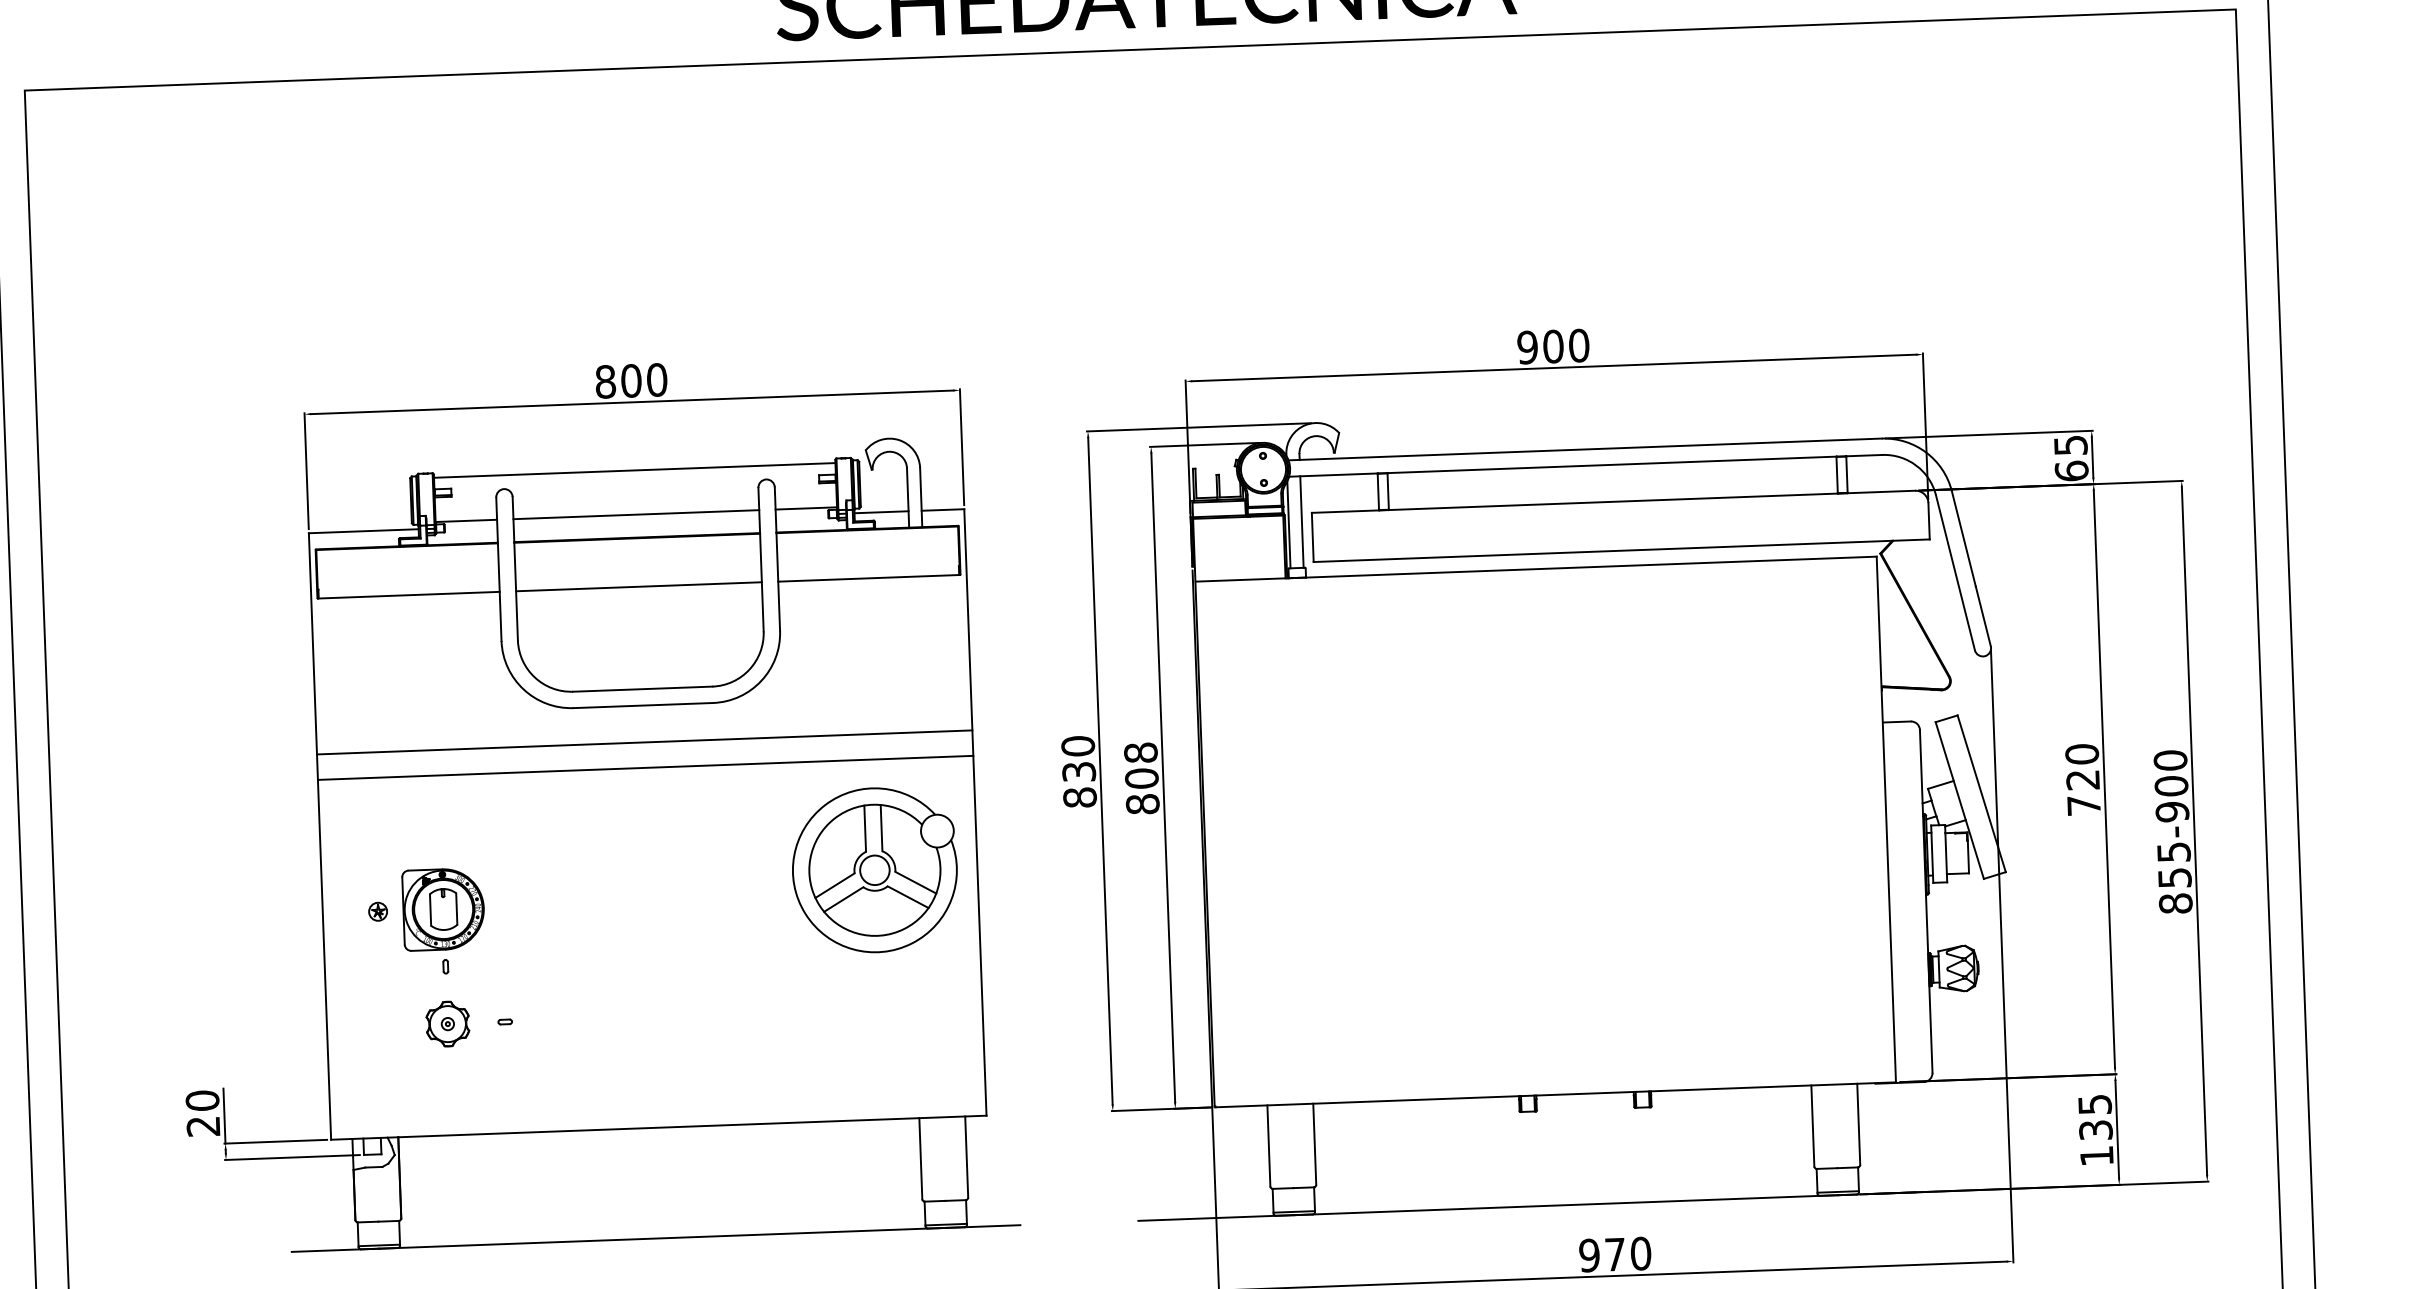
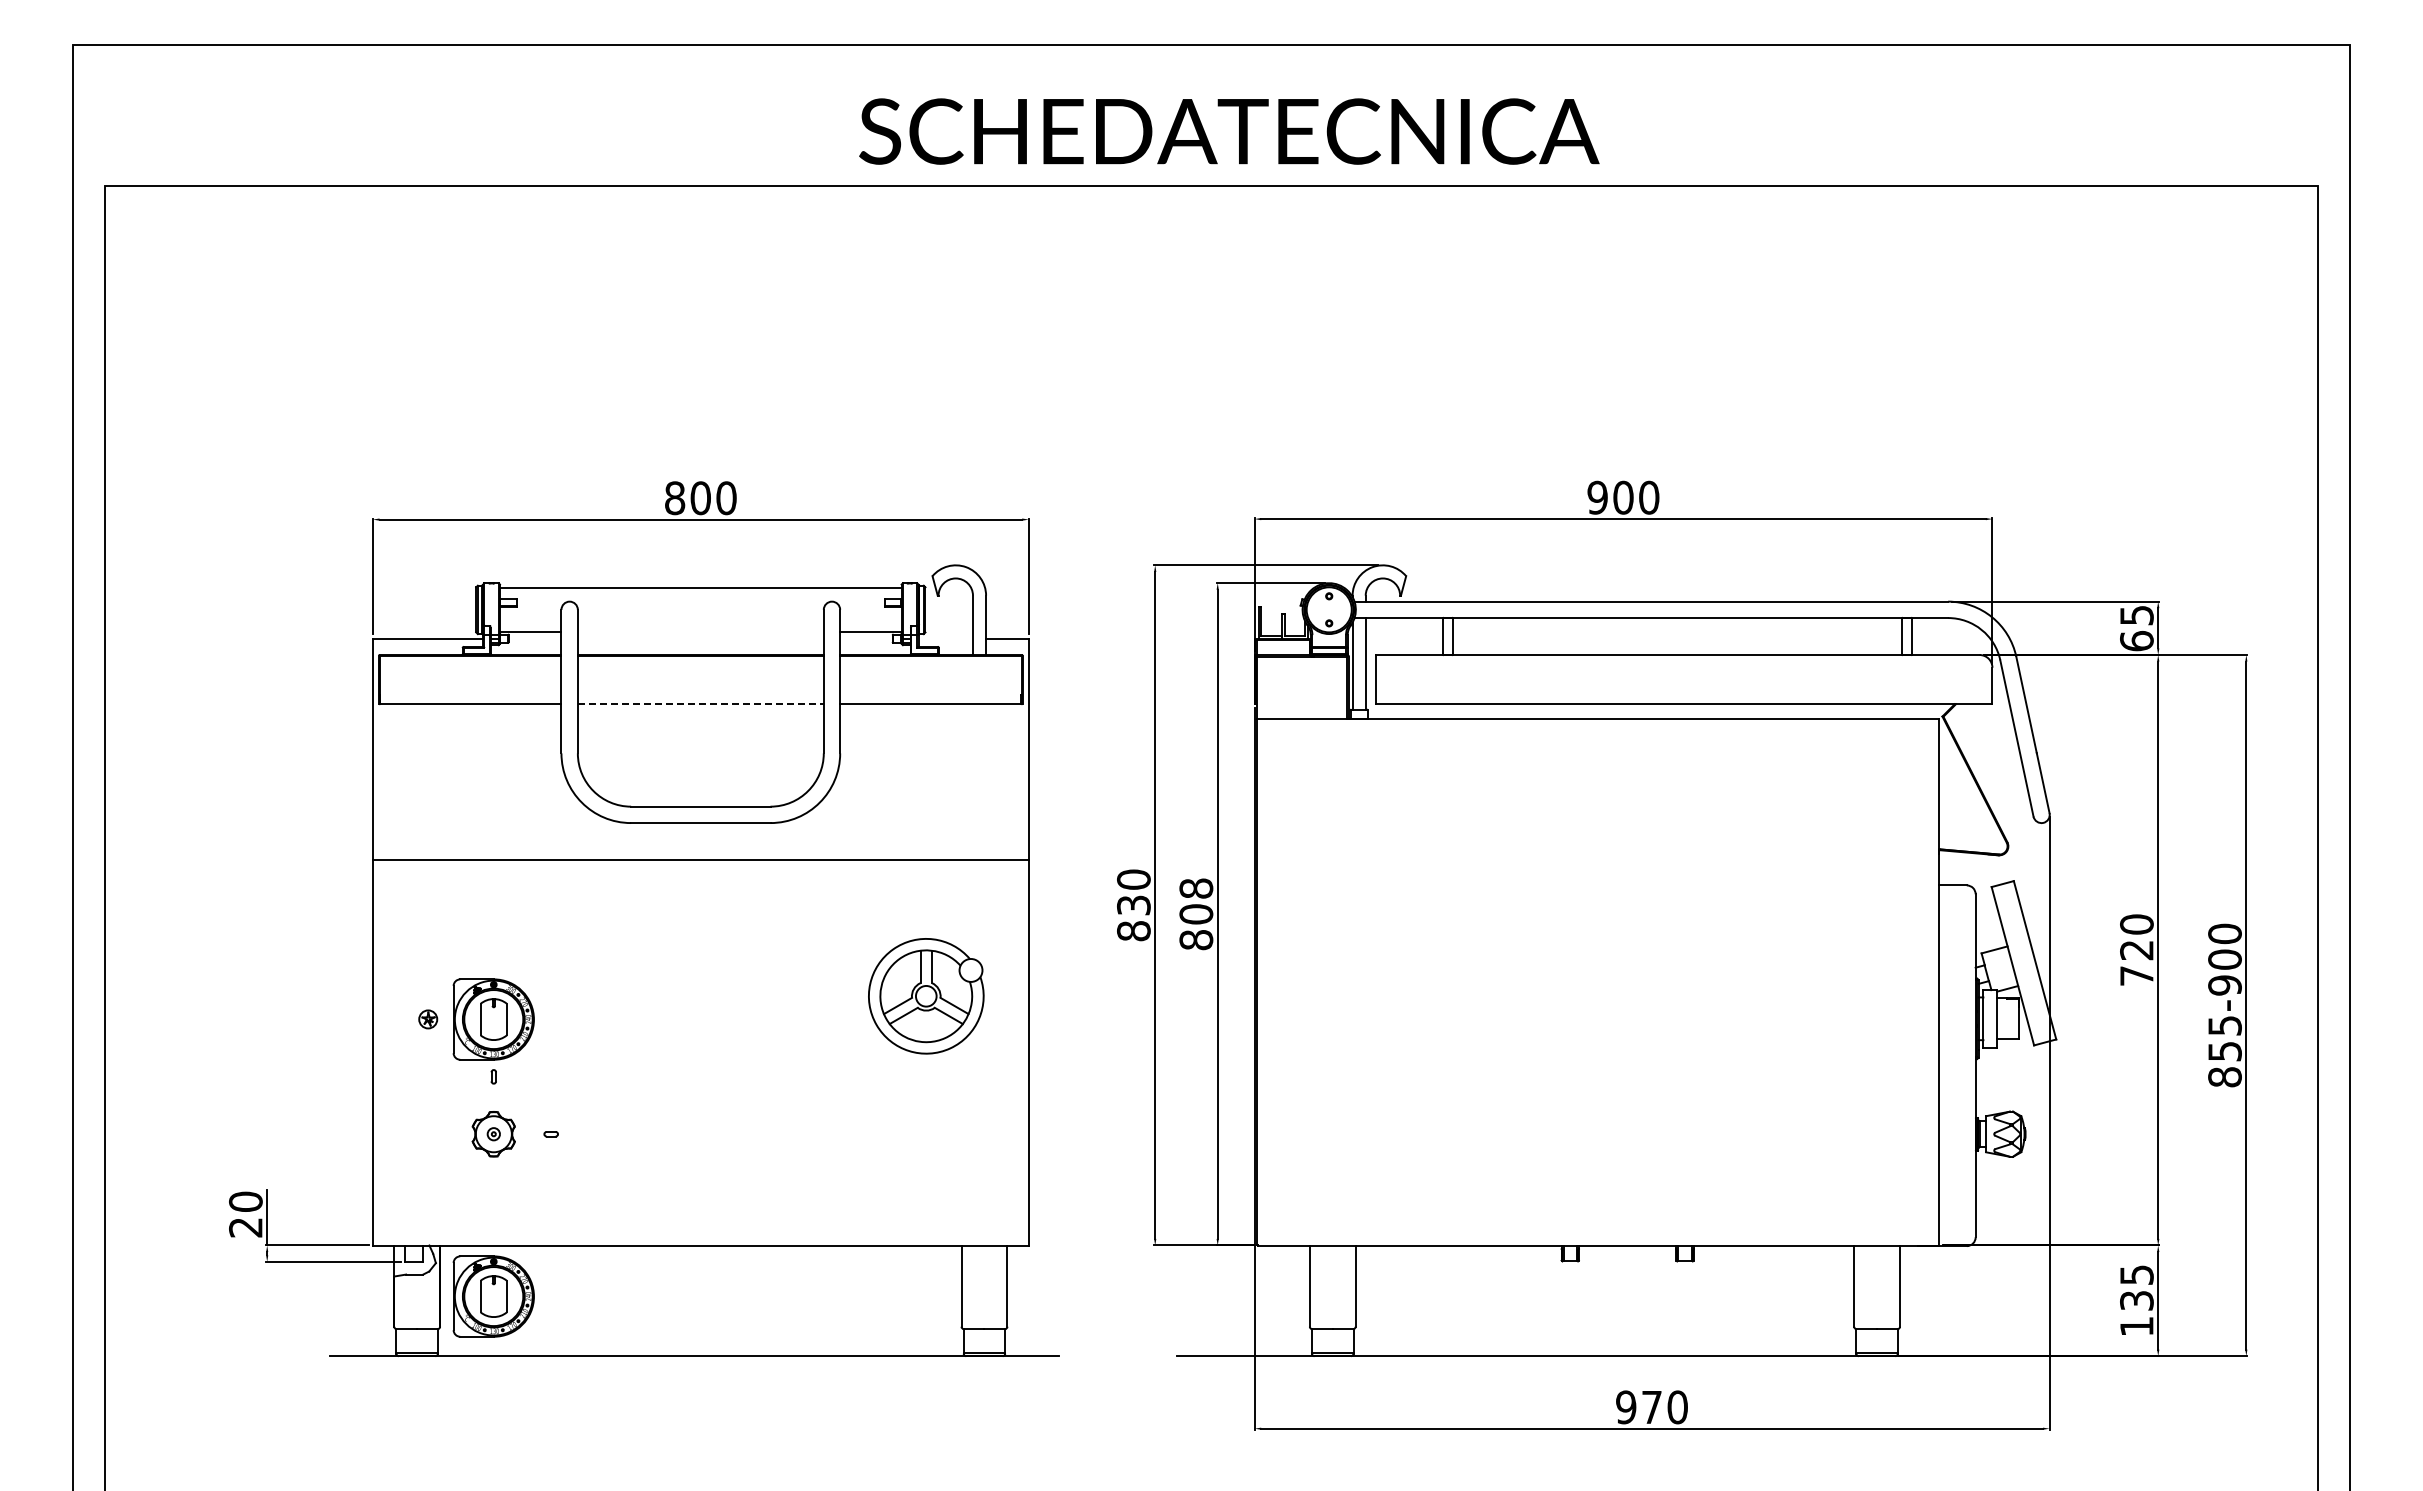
line: (881, 512) -> (945, 638), removed
line: (636, 515) -> (700, 632), removed
line: (638, 587) -> (700, 704), solid -> dashed
line: (645, 767) -> (700, 885), removed
part: (875, 870) -> (926, 996), size x0.7
part: (453, 1186) -> (493, 1296), added

